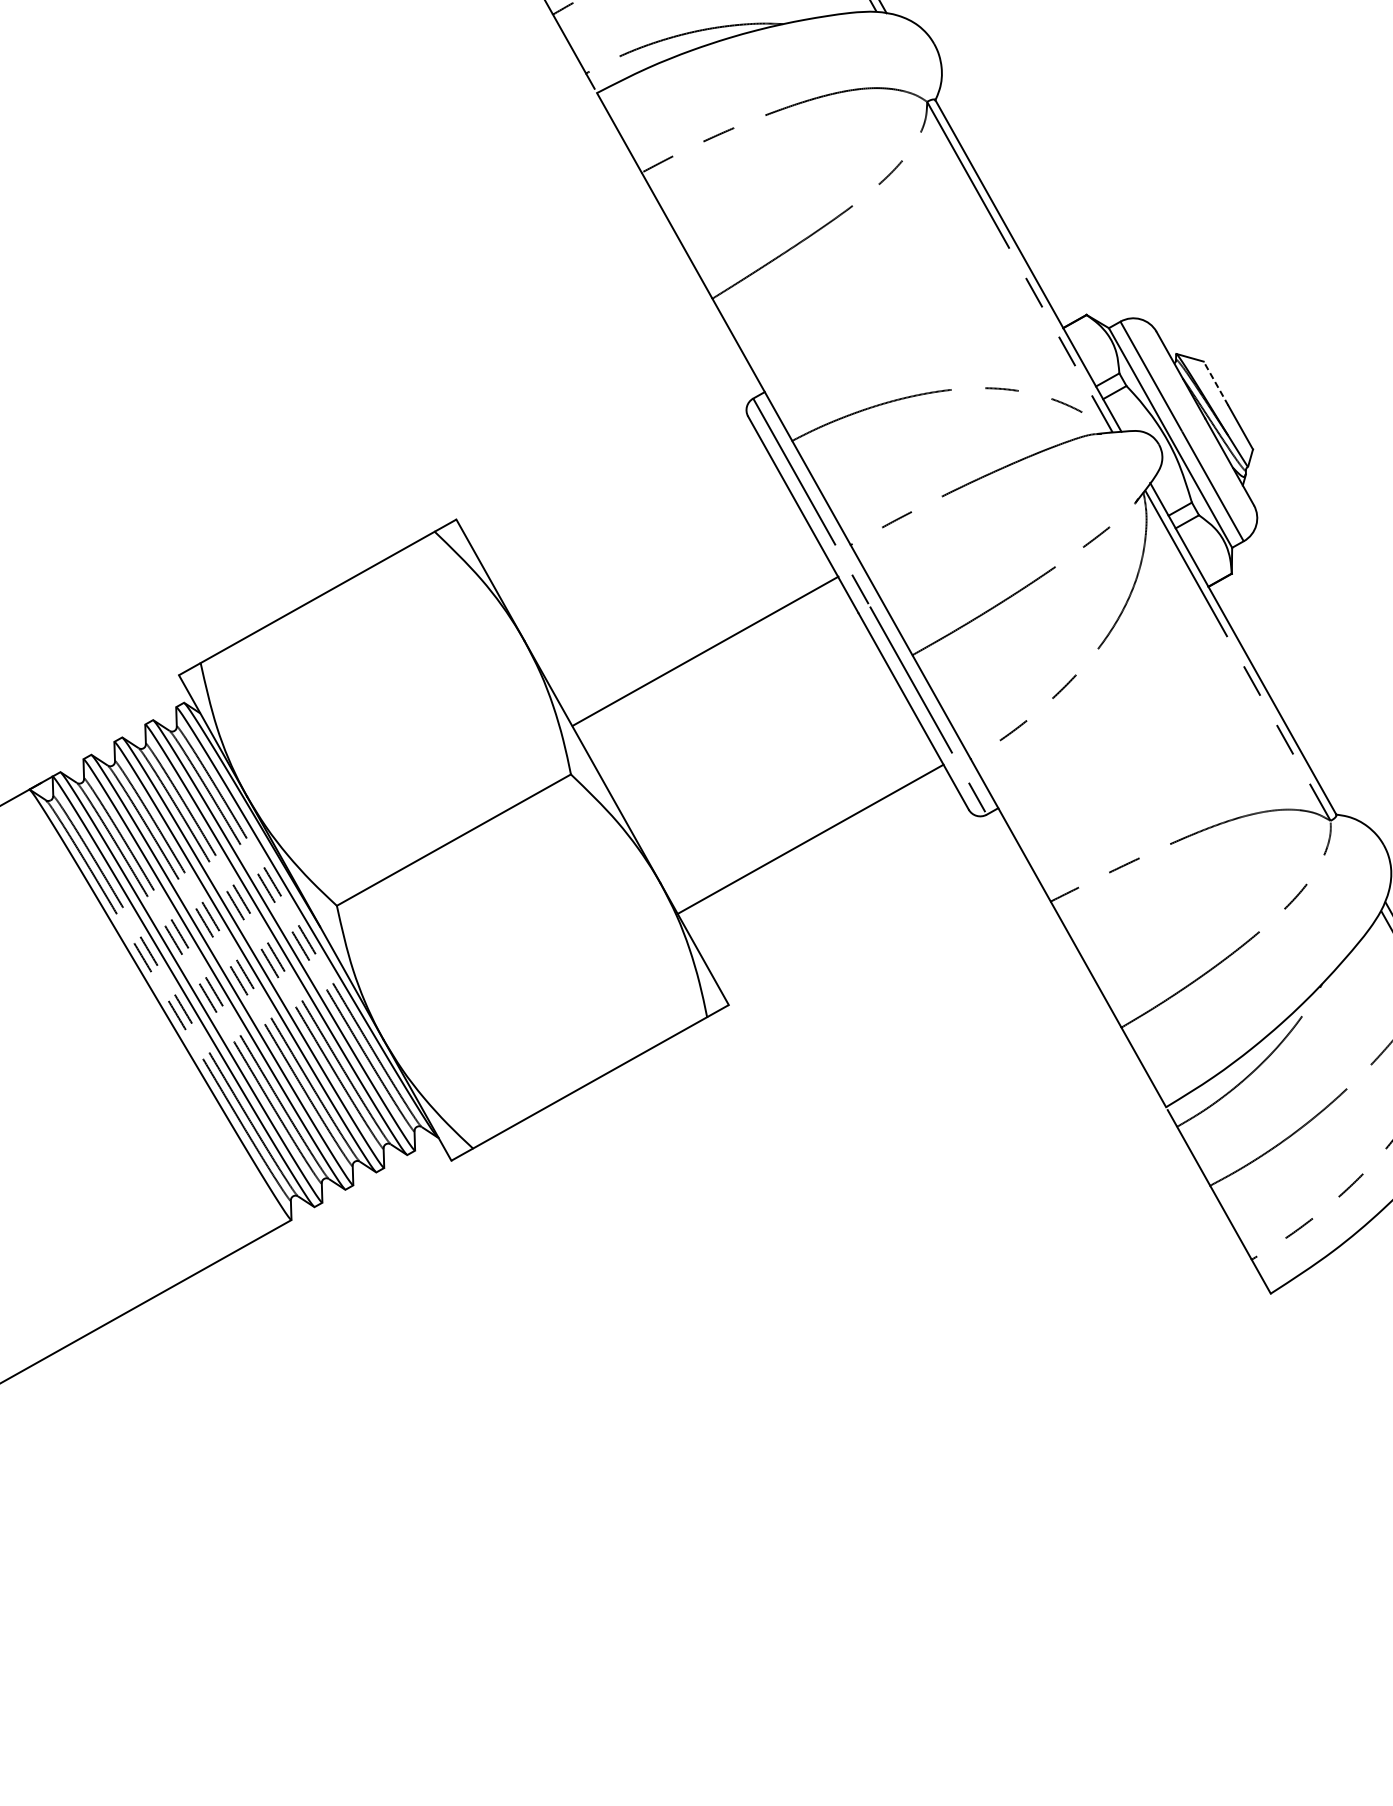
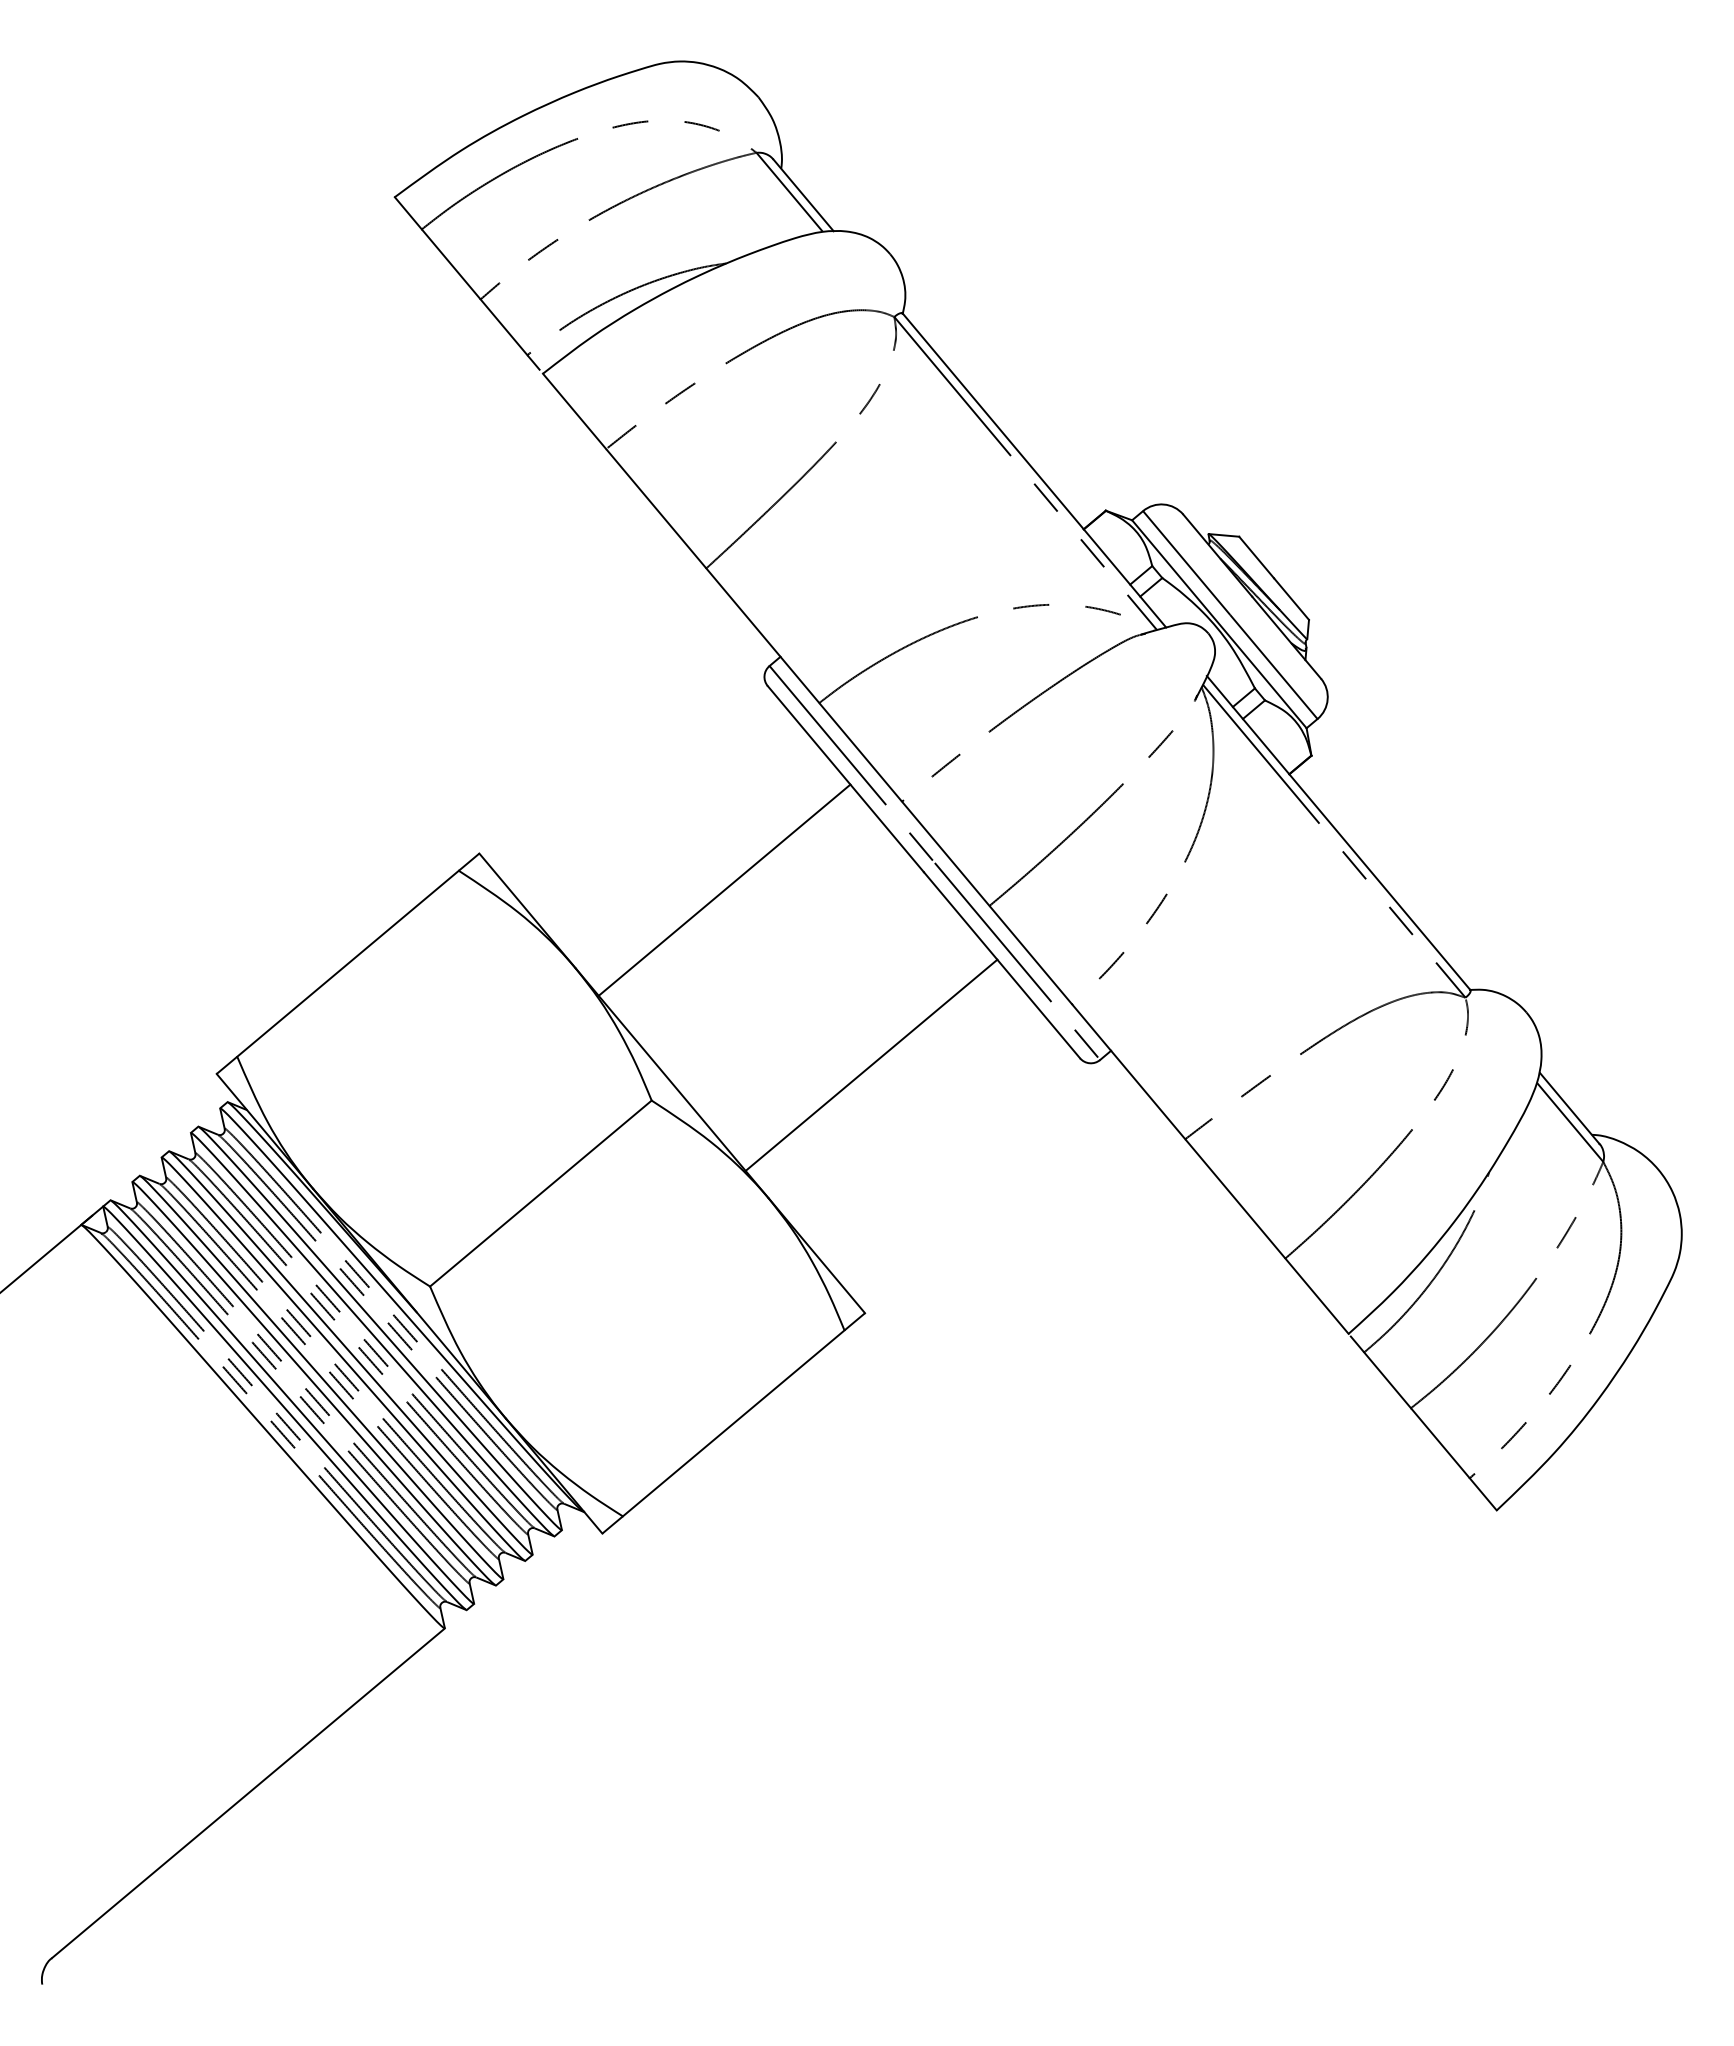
line: (1215, 383) -> (1256, 557), dashed -> solid
line: (705, 650) -> (724, 889), moved
line: (810, 838) -> (871, 1064), moved

